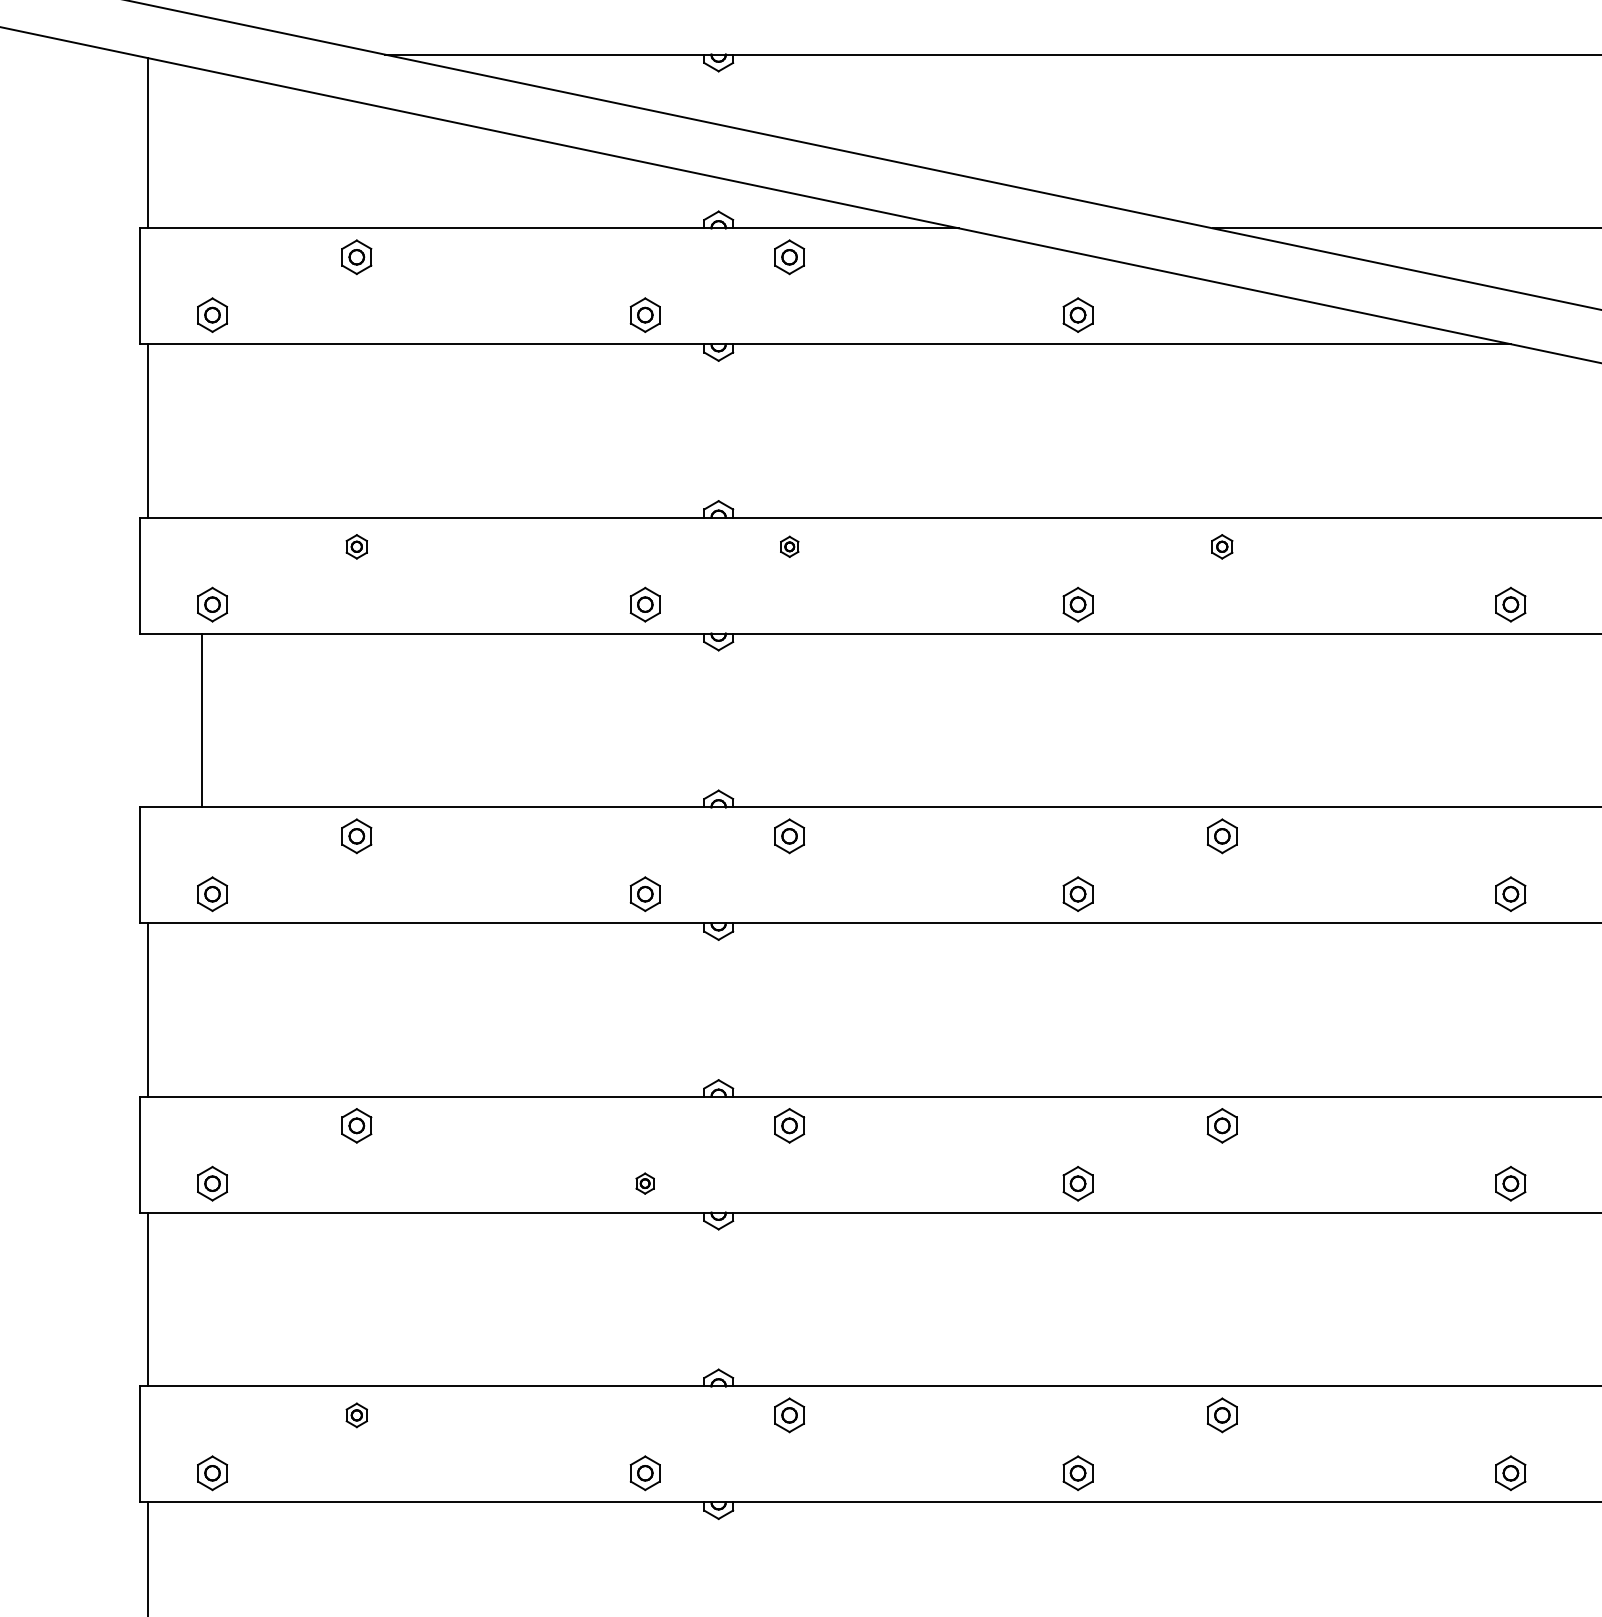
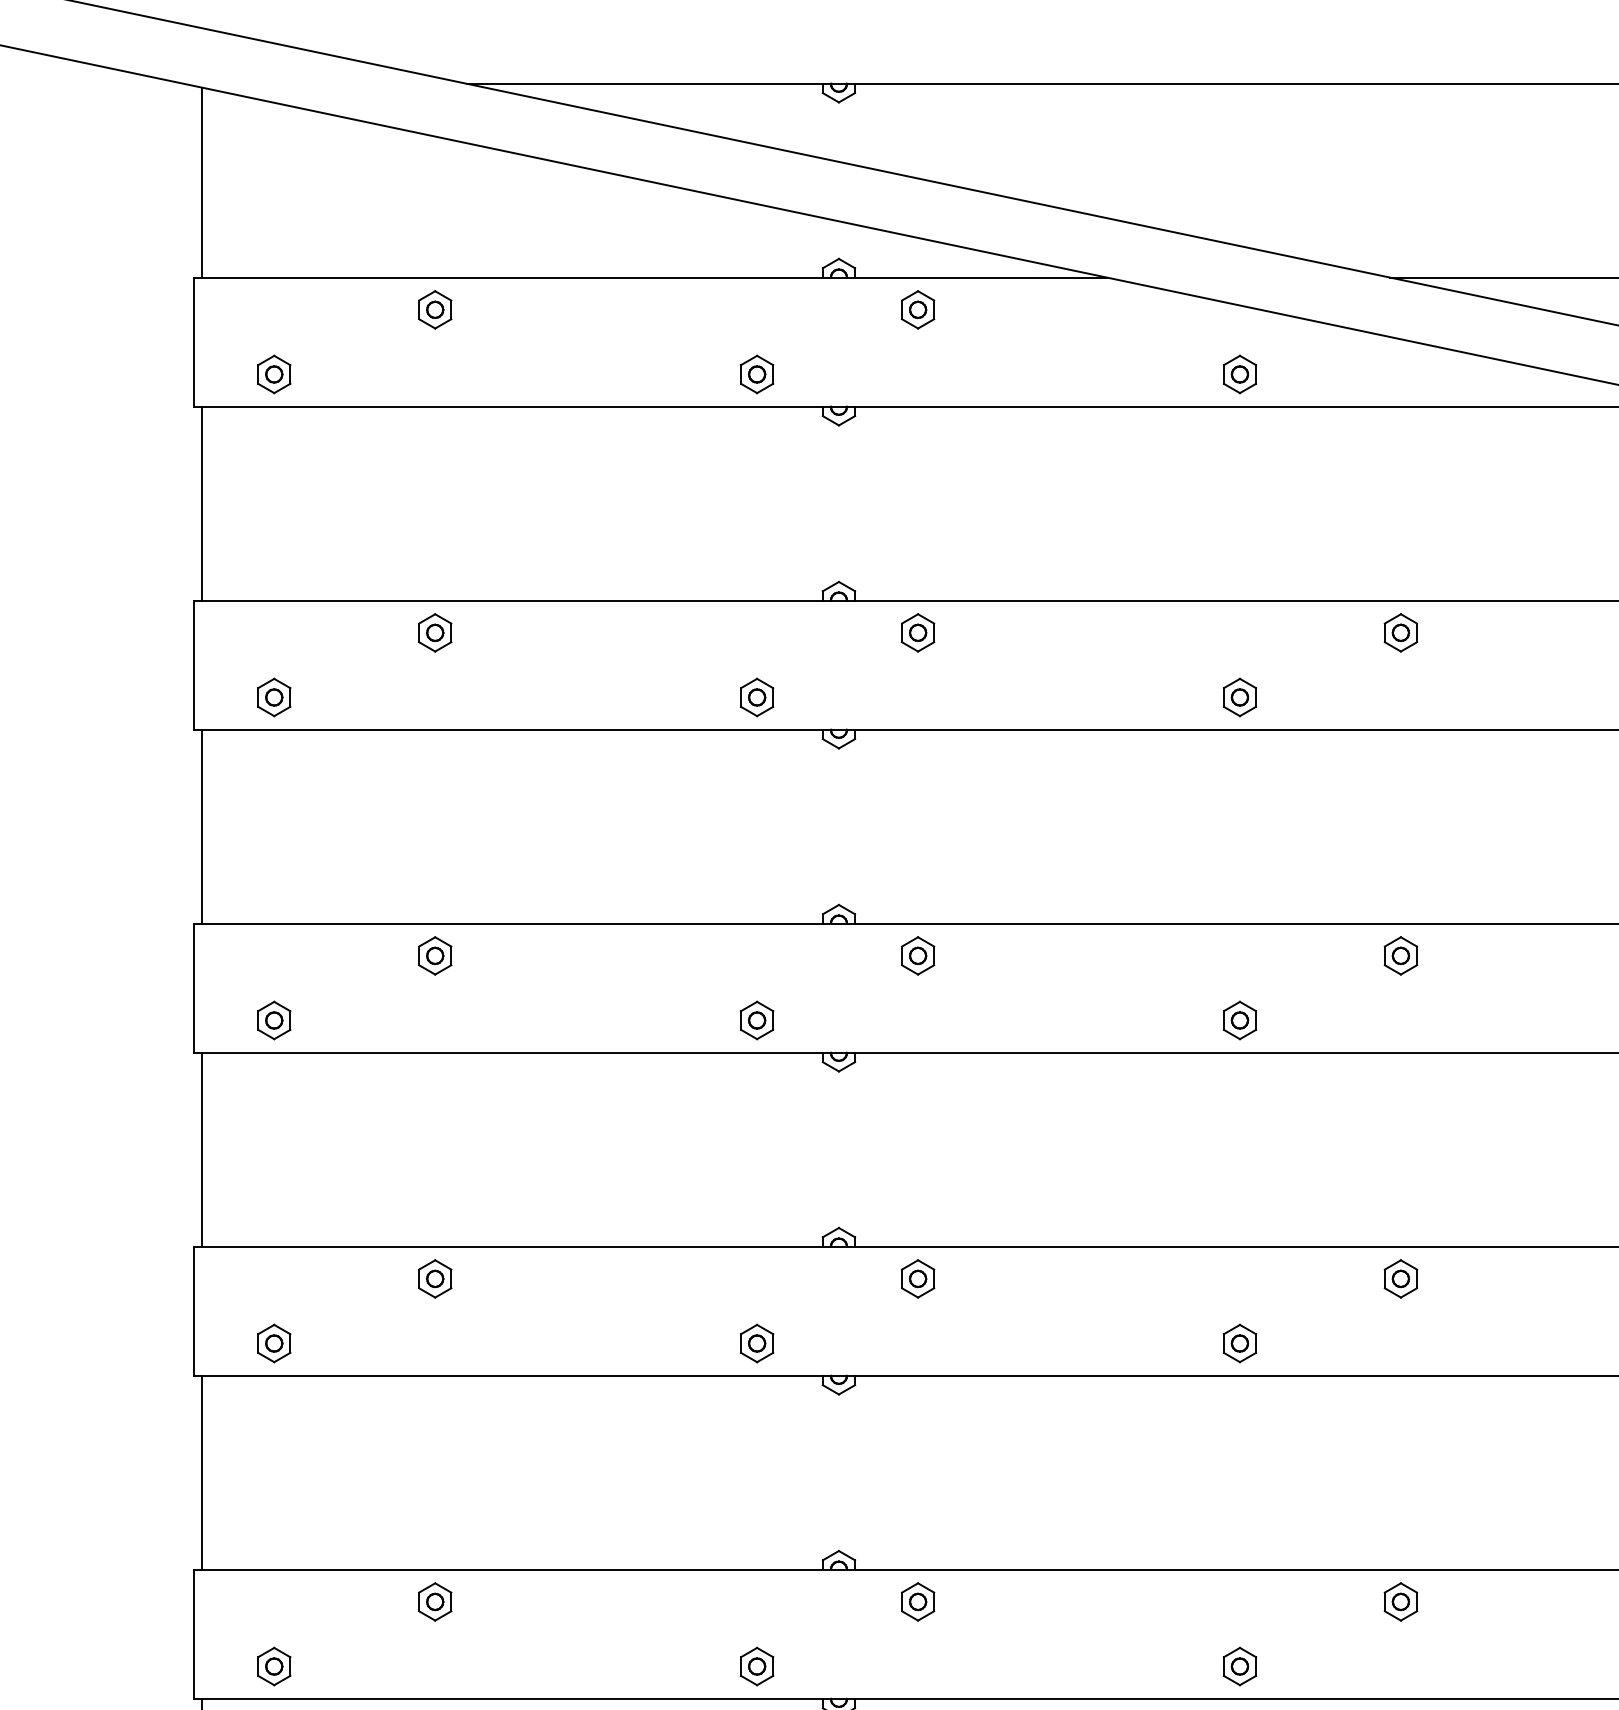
part: (356, 546) -> (434, 632), size x1.43
part: (789, 546) -> (917, 632), size x1.67
part: (1221, 546) -> (1399, 632), size x1.43
line: (201, 720) -> (201, 826), moved
part: (644, 1183) -> (756, 1343), size x1.67
part: (356, 1415) -> (434, 1602), size x1.43

